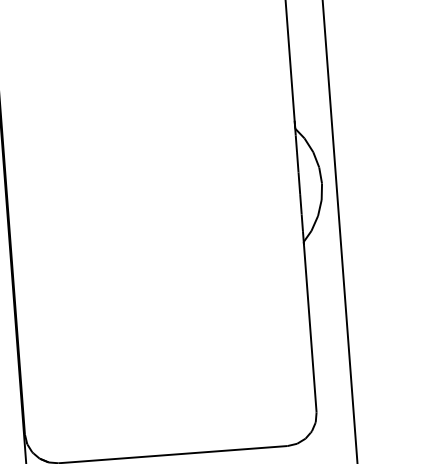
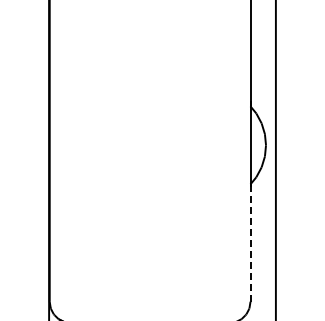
line: (310, 327) -> (250, 243), solid -> dashed

